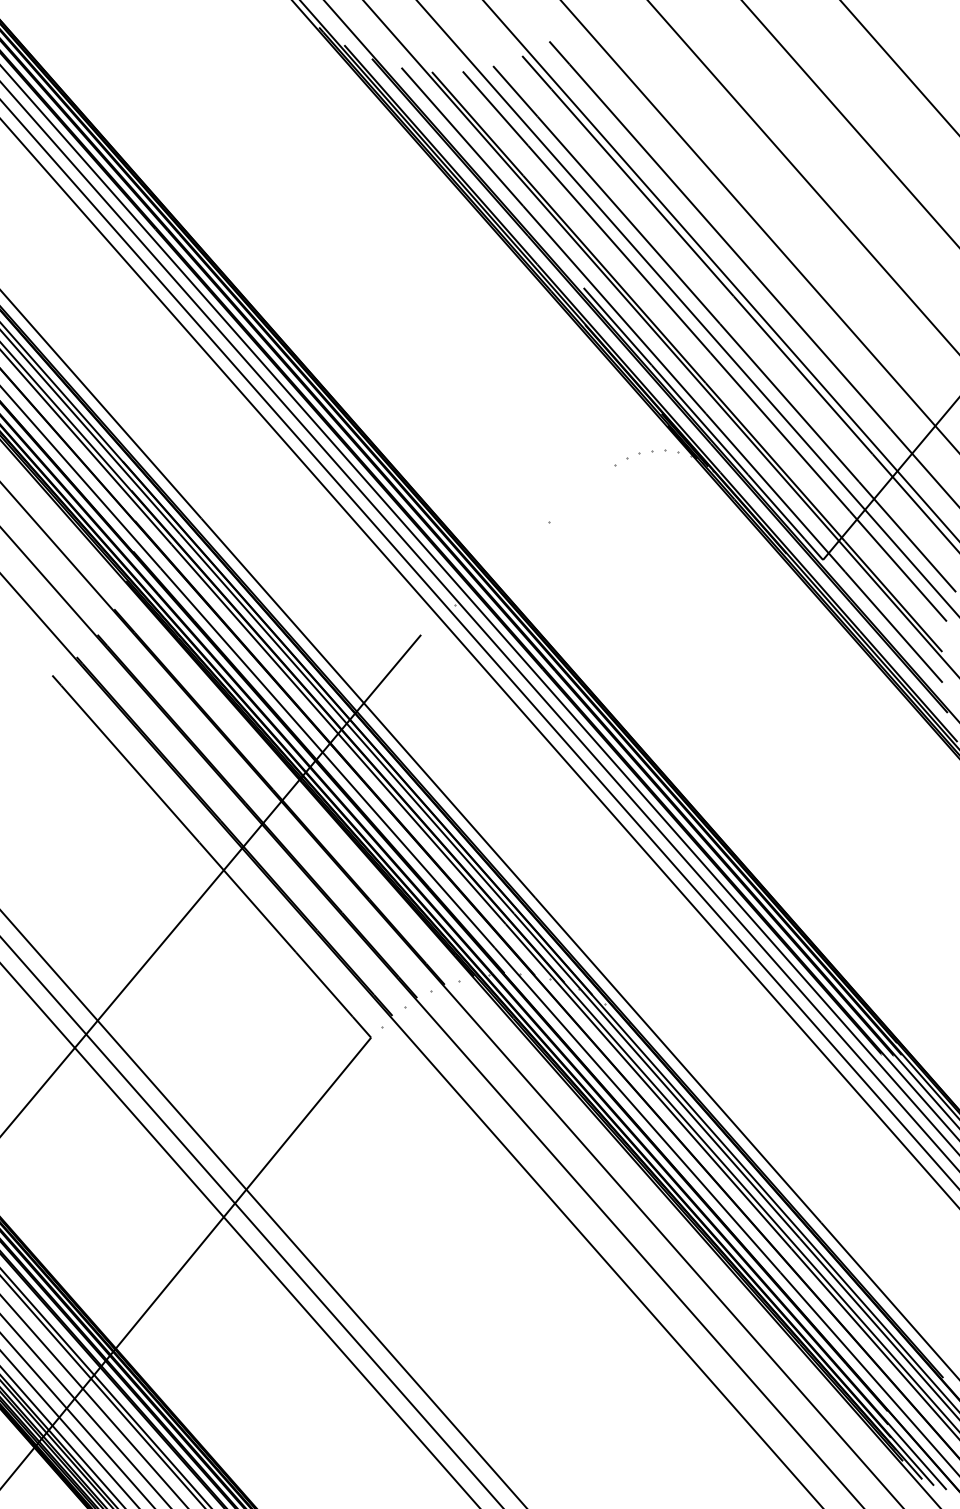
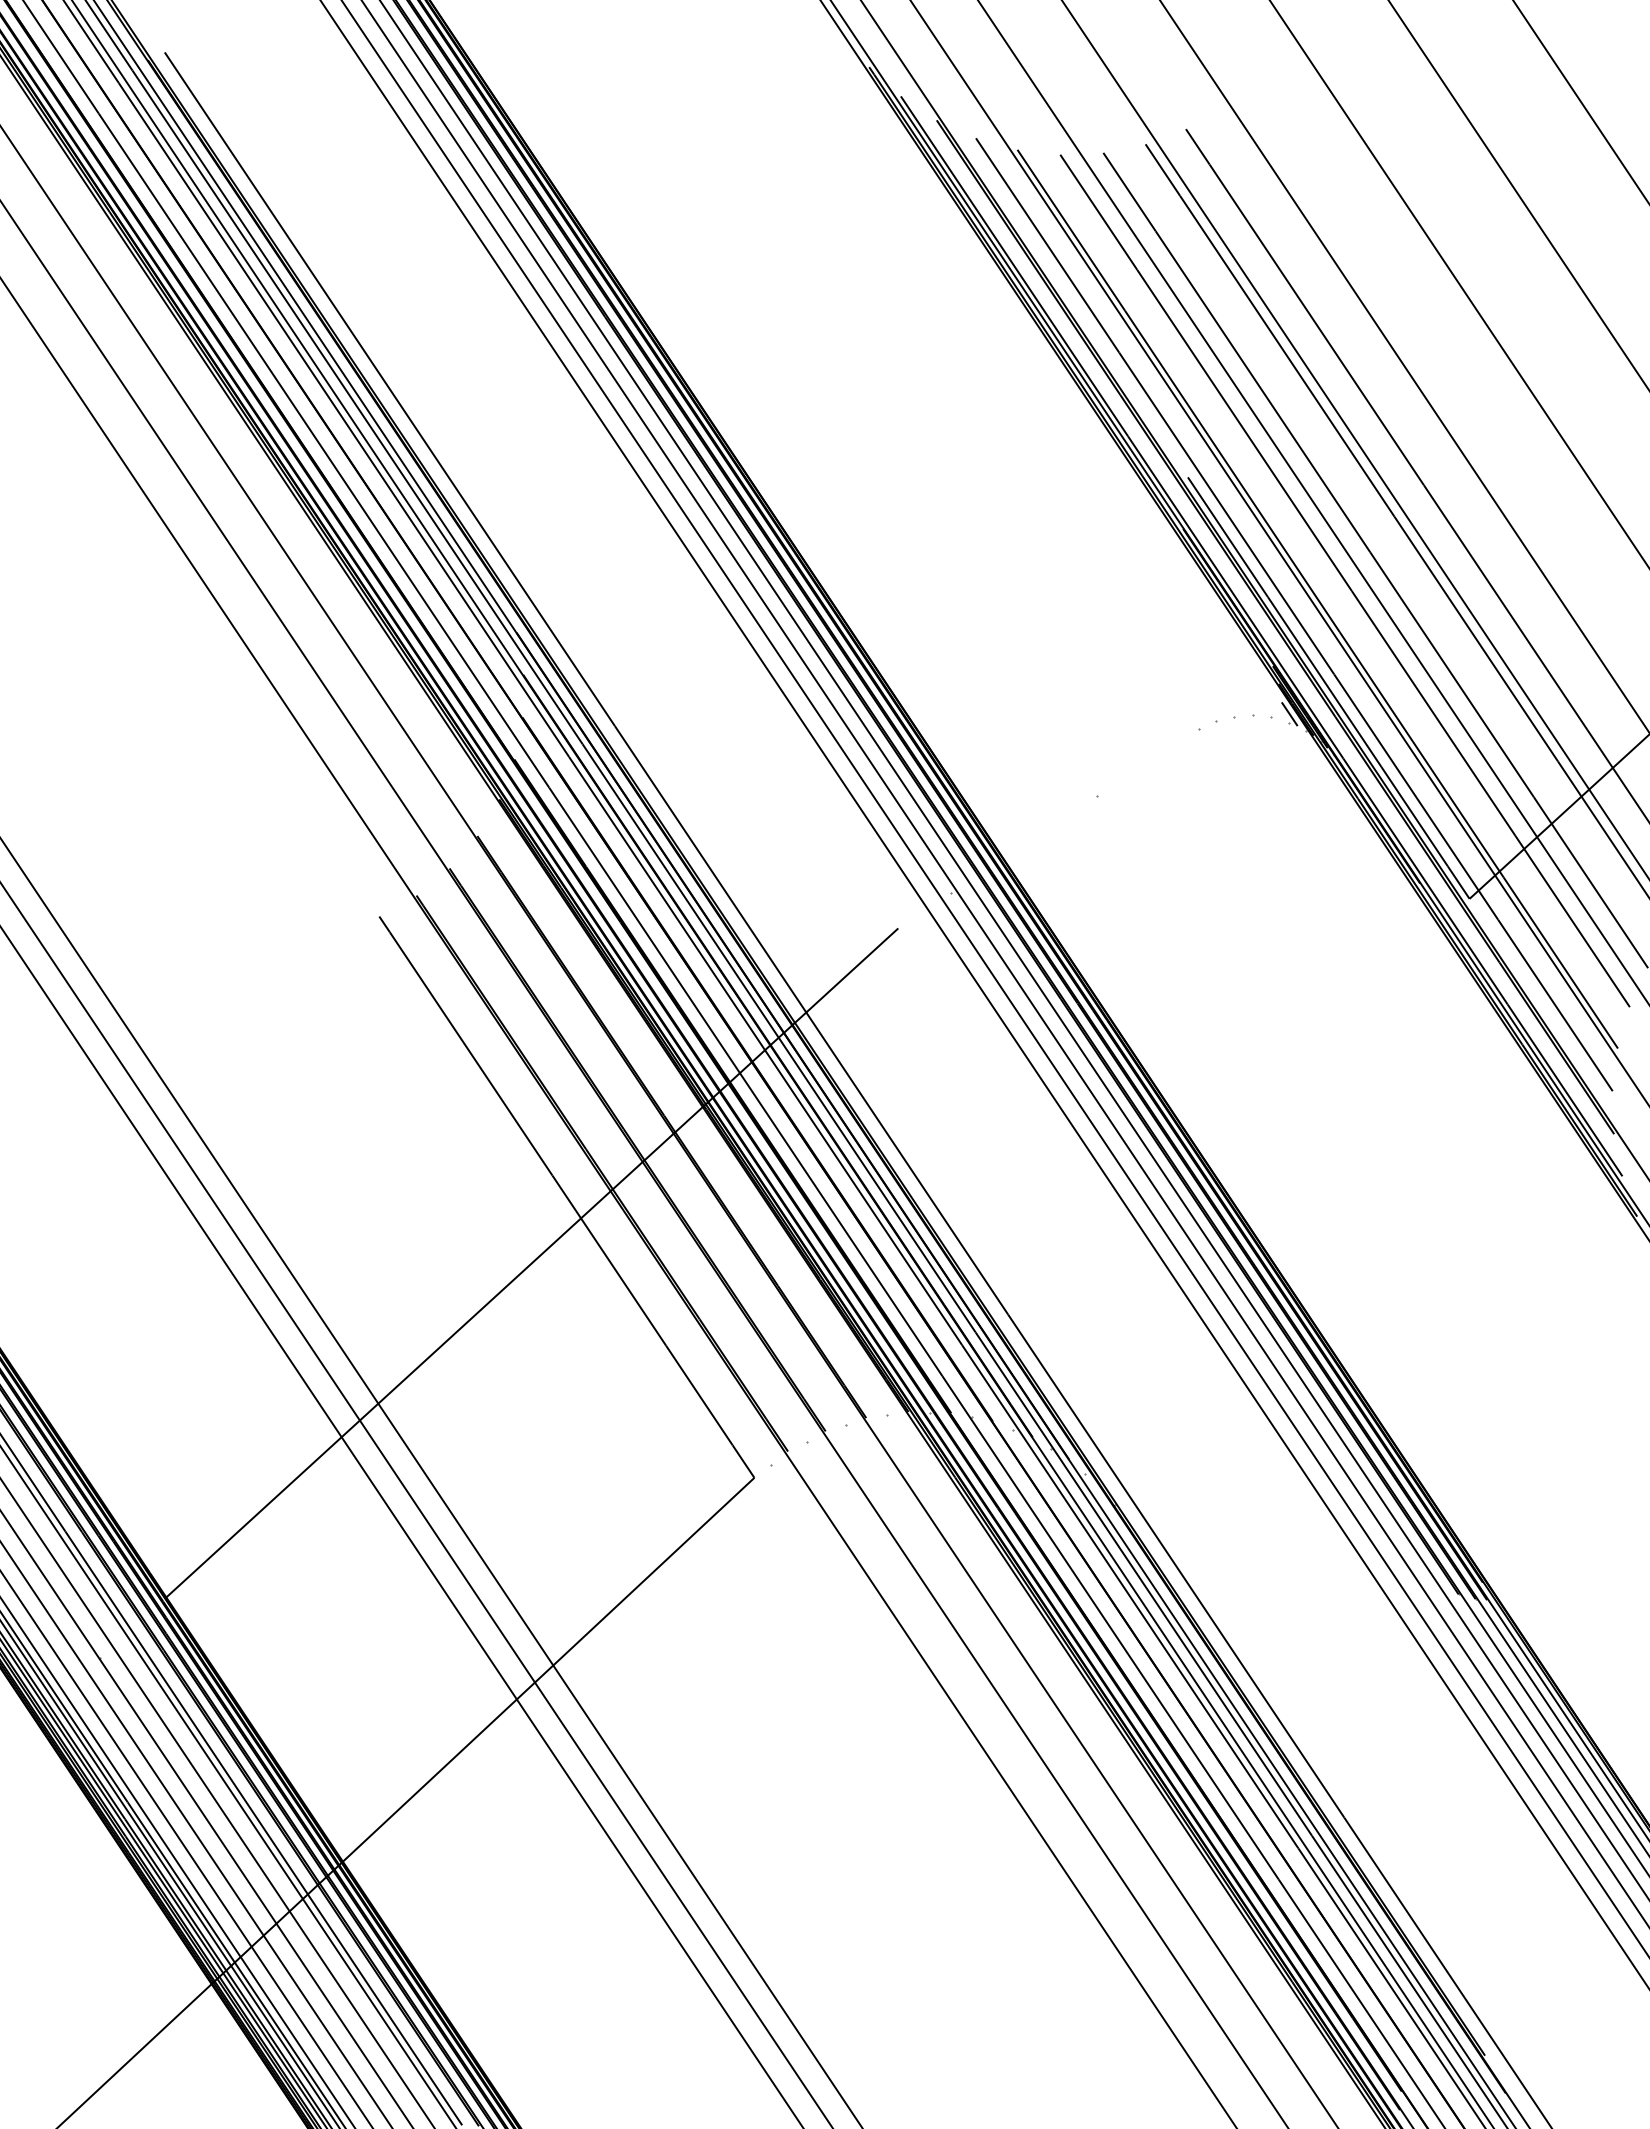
line: (678, 446) -> (1289, 714), added

